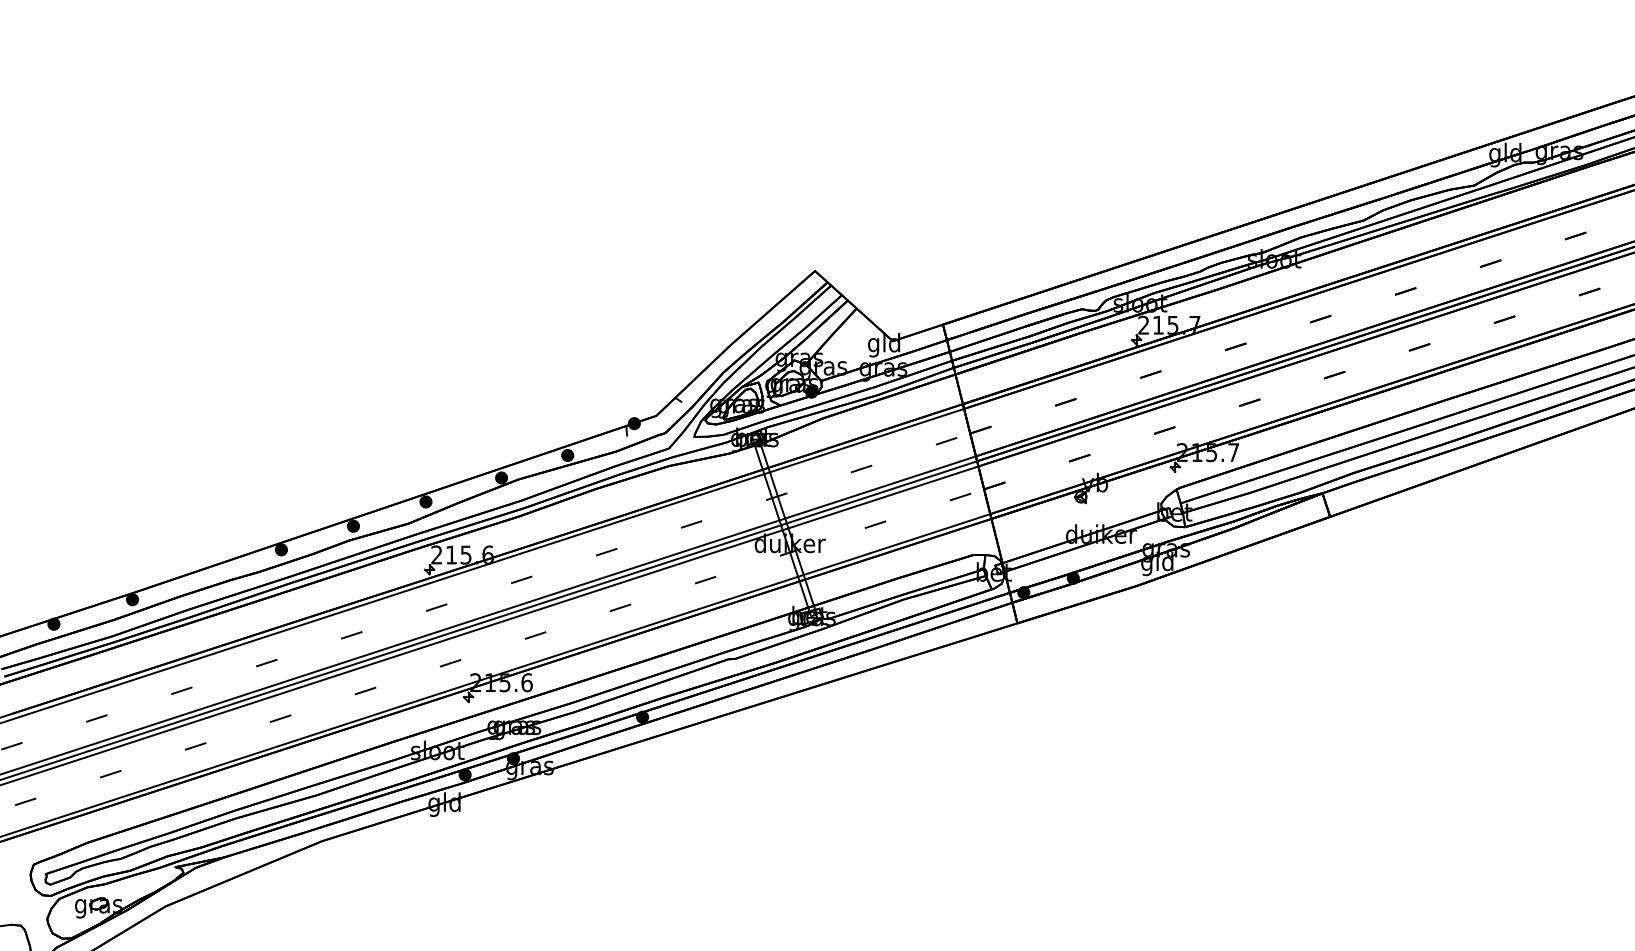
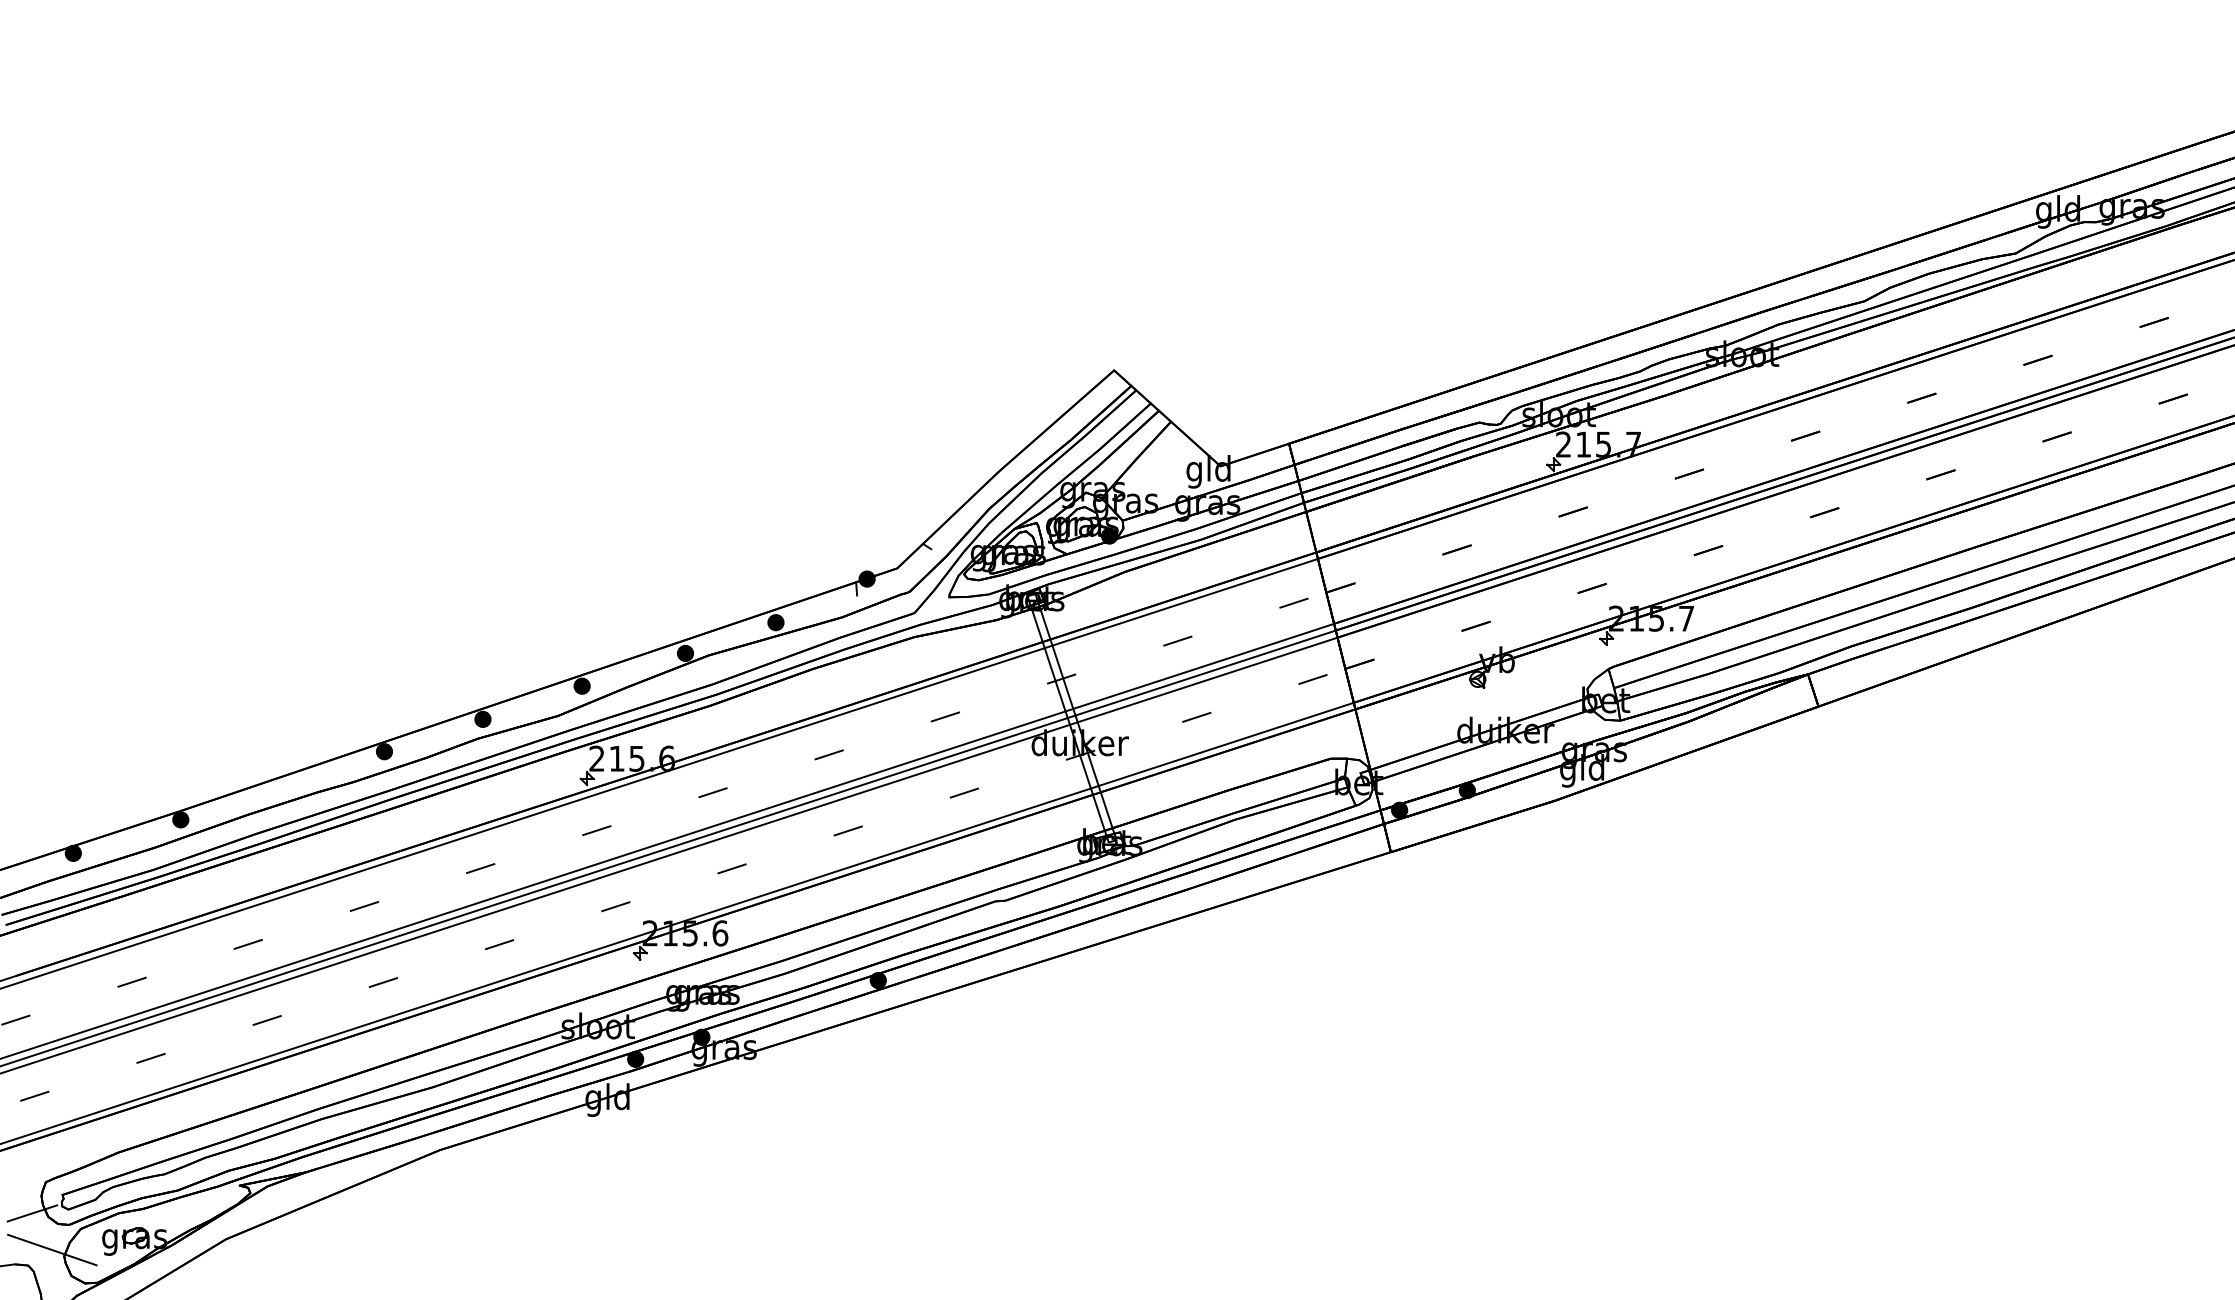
line: (24, 887) -> (32, 1213), added
line: (38, 913) -> (52, 1249), added

